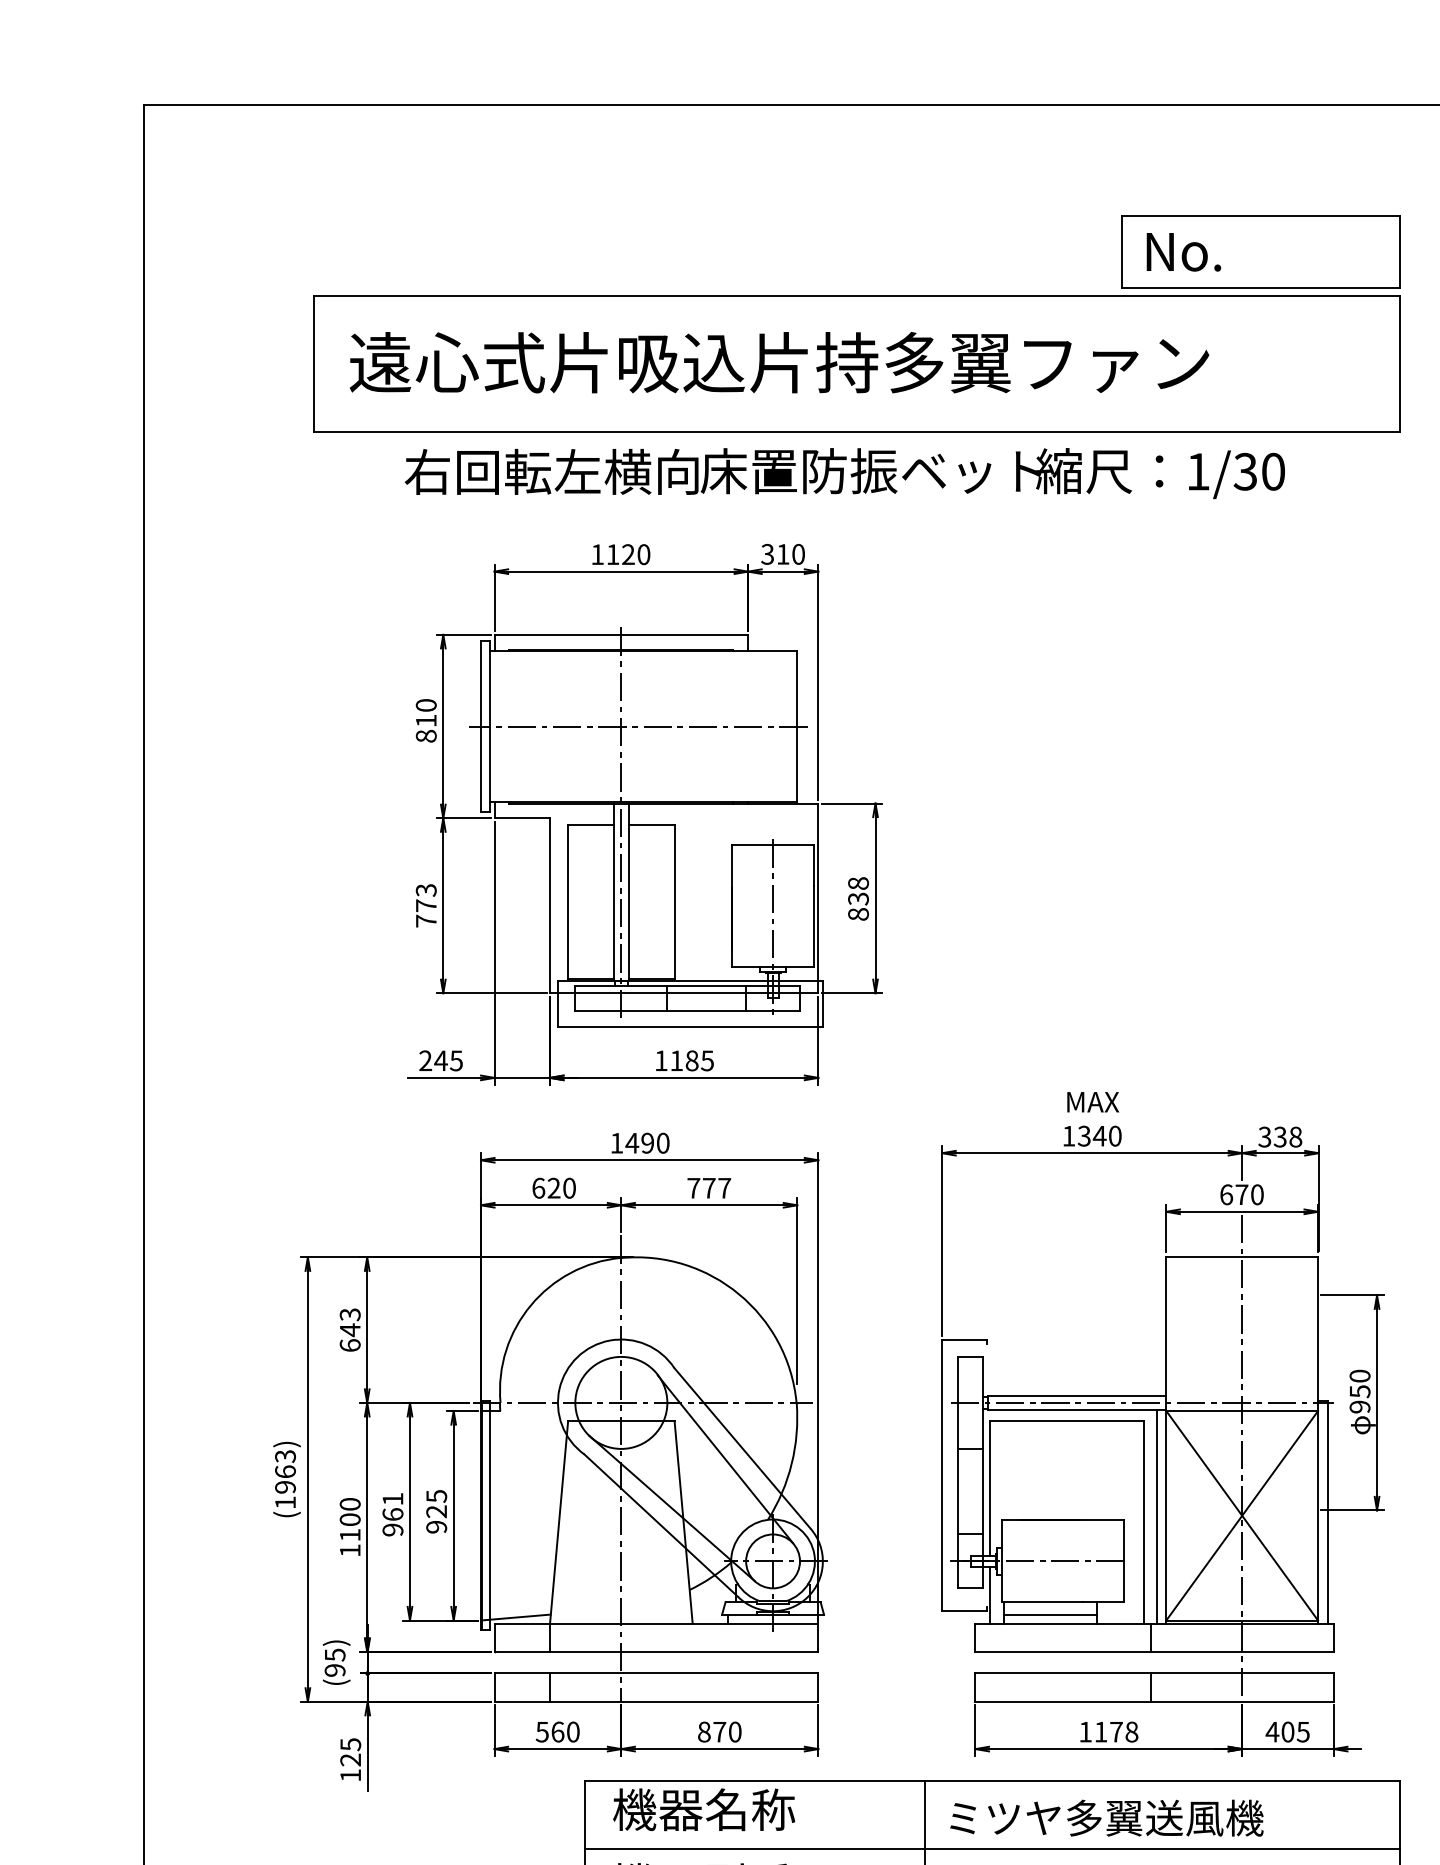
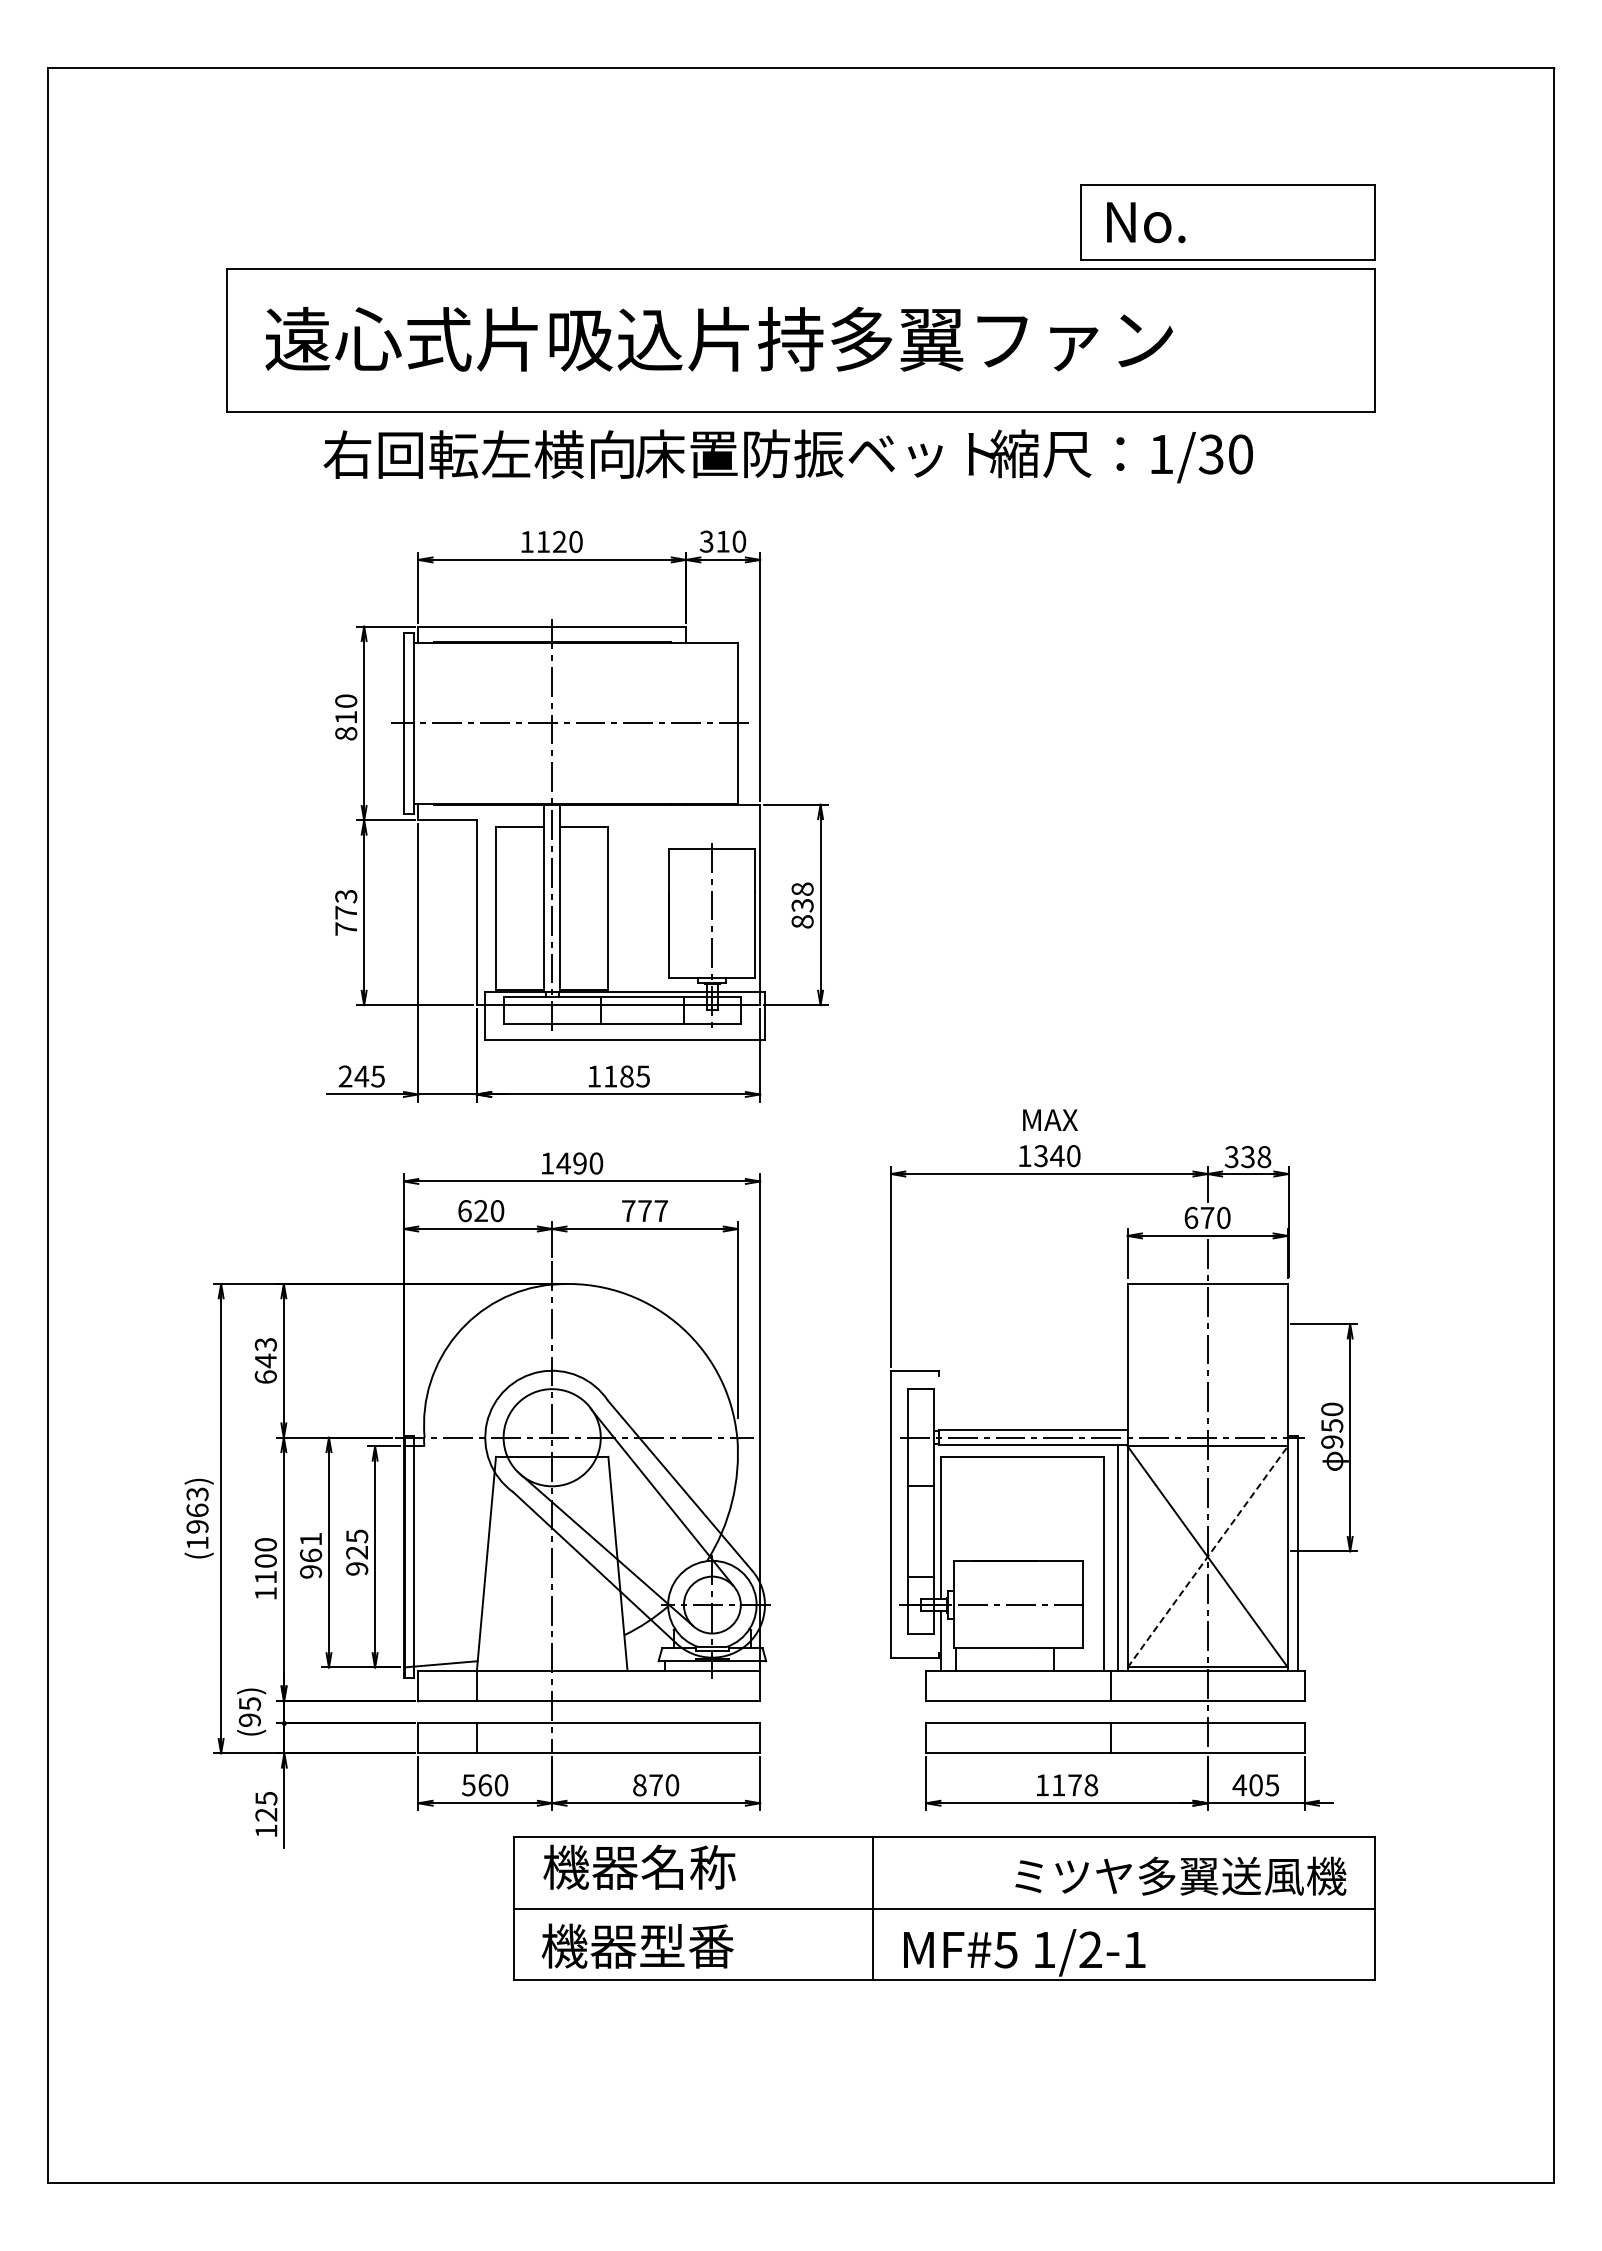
line: (1241, 1515) -> (1207, 1556), solid -> dashed
line: (1050, 1614) -> (1005, 1661), removed
text: (1106, 1817) -> (1180, 1875), moved

